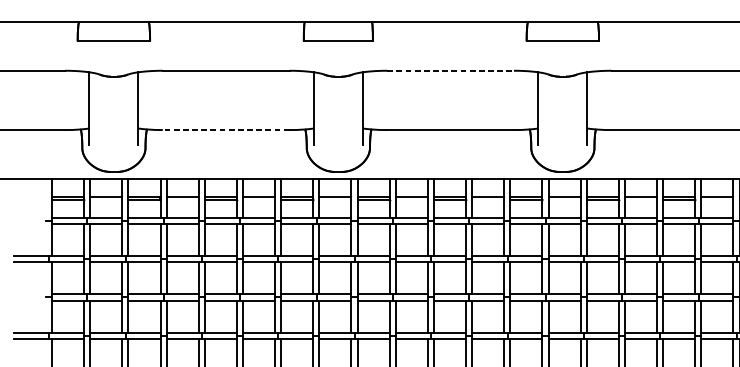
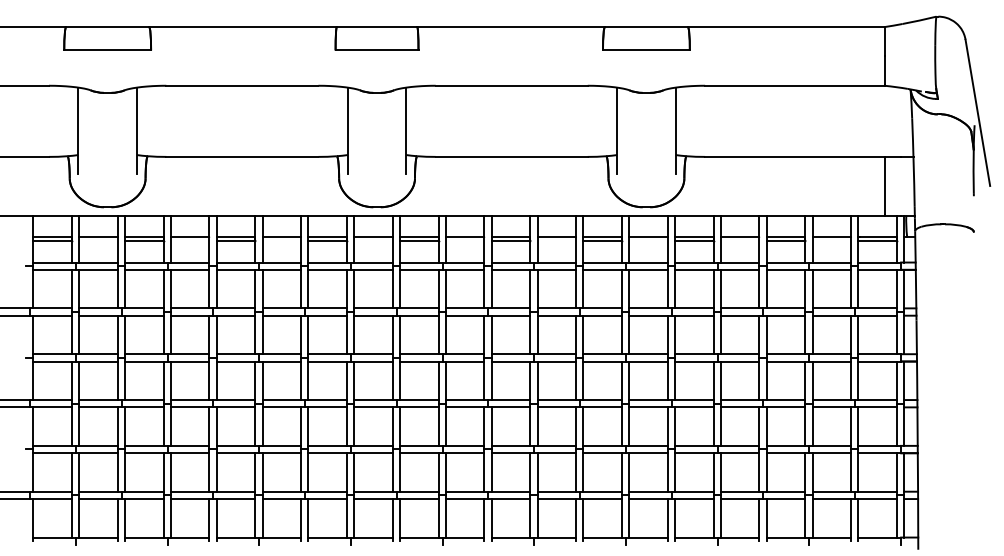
line: (451, 70) -> (512, 85), dashed -> solid
line: (225, 129) -> (241, 156), dashed -> solid

